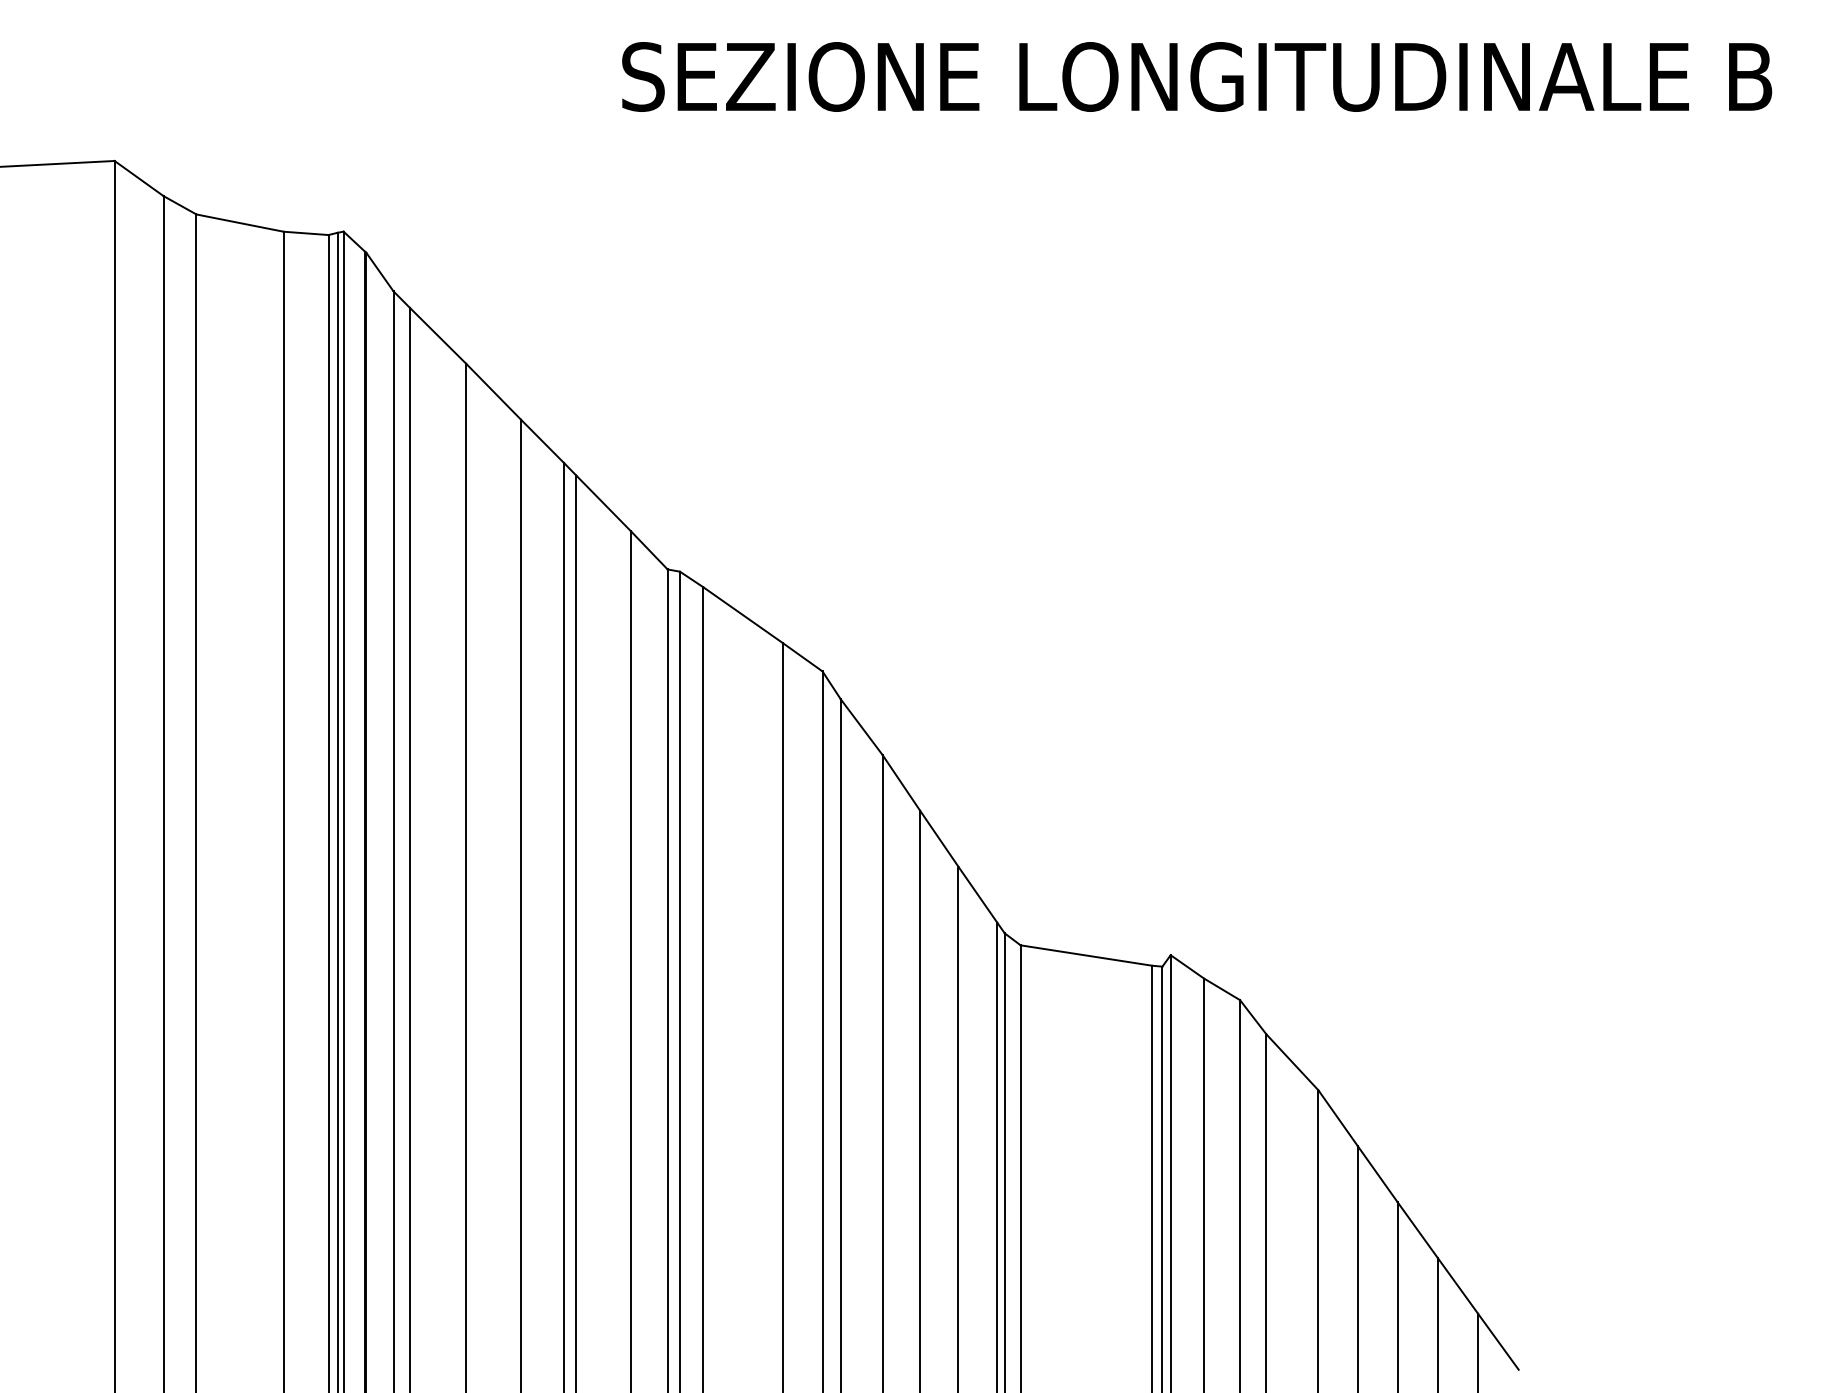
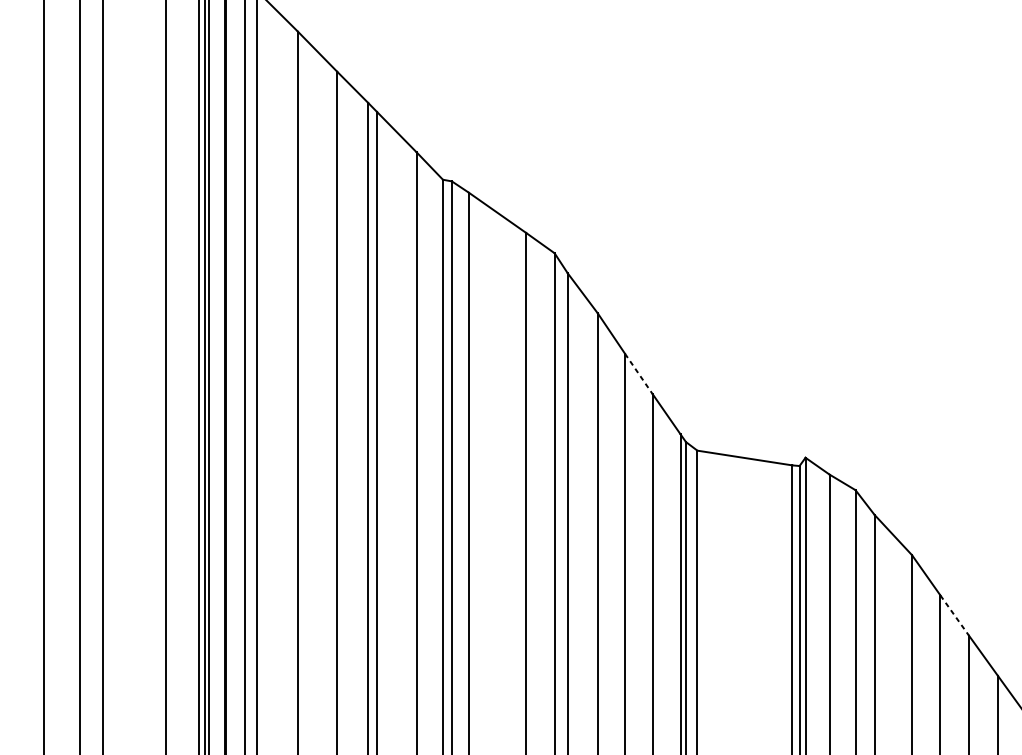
line: (939, 838) -> (638, 373), solid -> dashed
line: (1378, 1174) -> (955, 615), solid -> dashed

